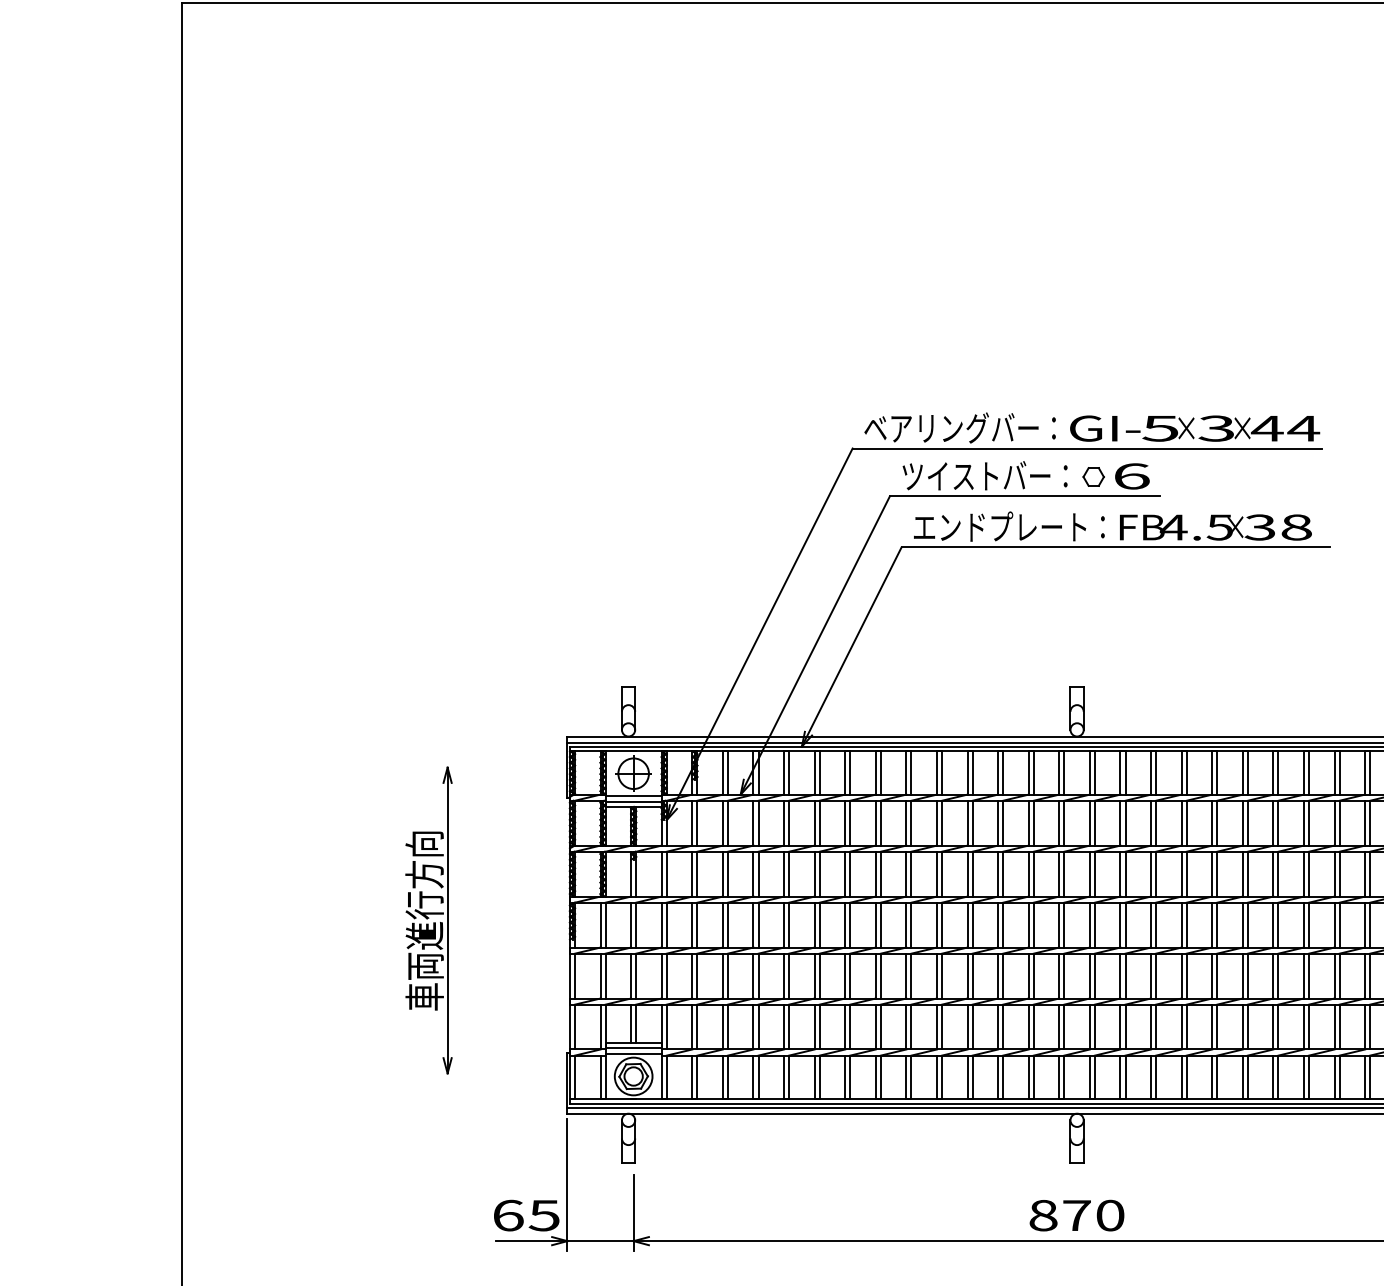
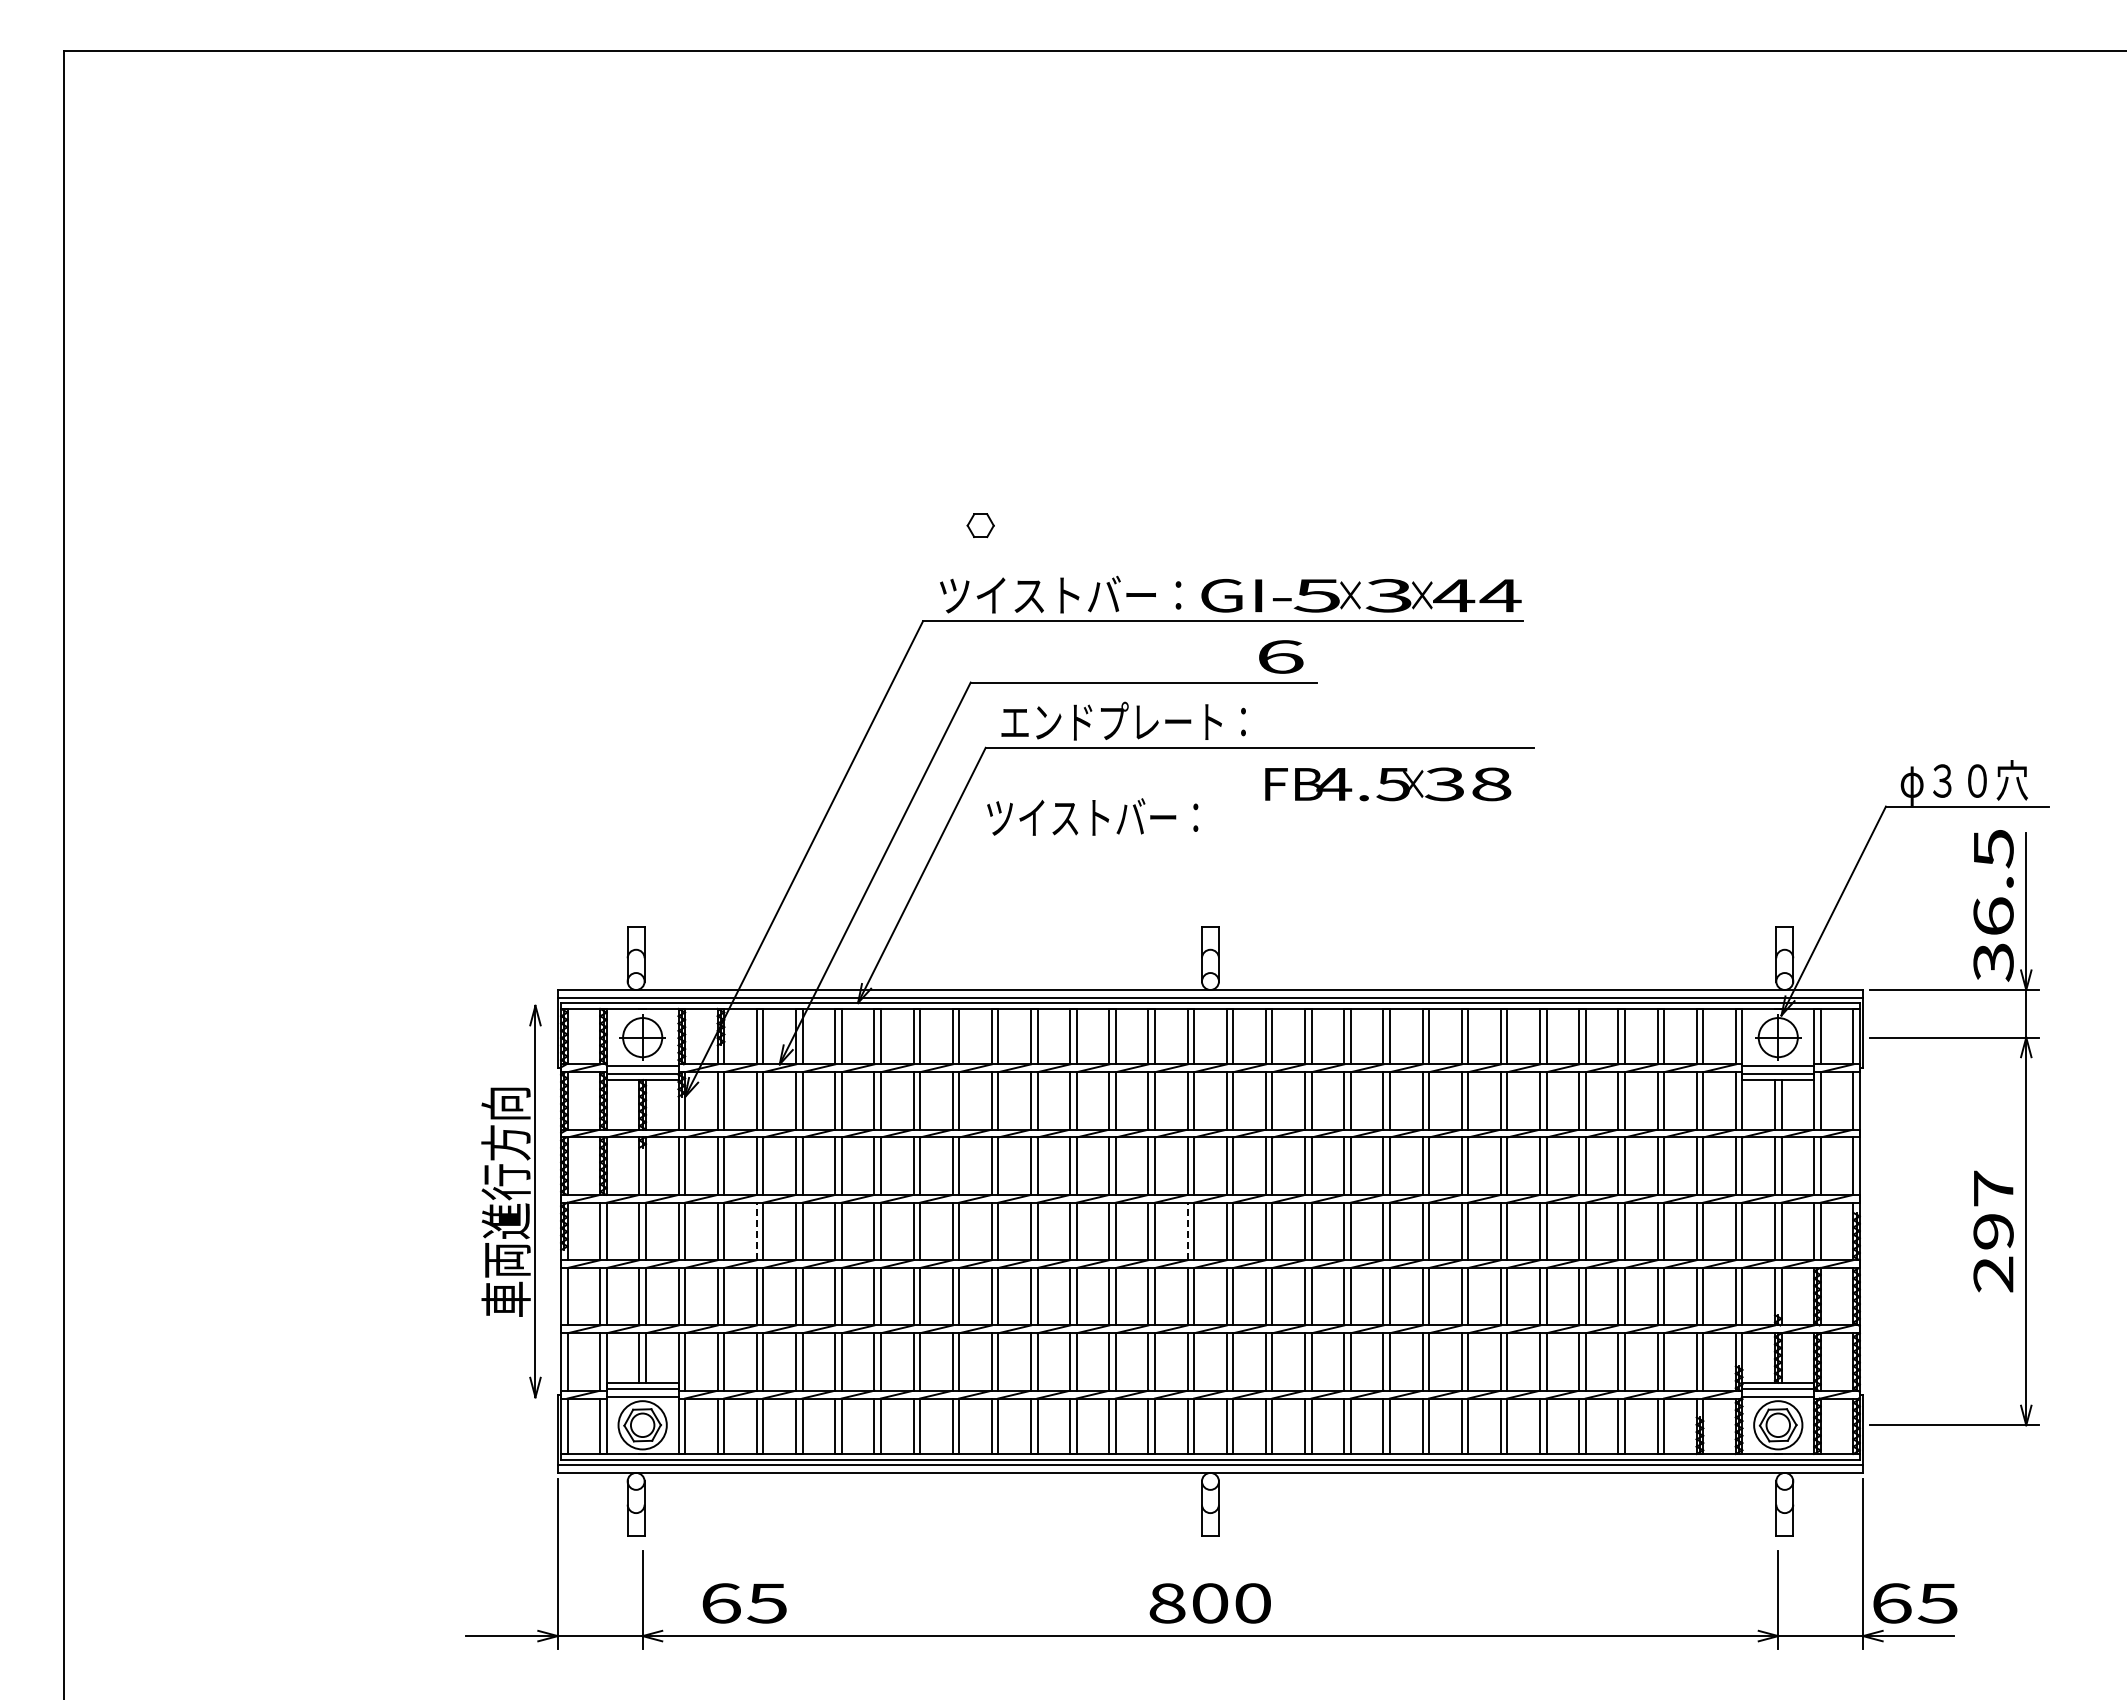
text: (959, 427) -> (1060, 594), ベアリングバー： -> ツイストバー：
text: (984, 475) -> (1092, 816), moved
part: (1093, 476) -> (980, 525), moved
text: (1216, 527) -> (1388, 784), moved
part: (428, 920) -> (511, 1201), moved
line: (722, 925) -> (756, 1231), solid -> dashed
line: (1059, 925) -> (1187, 1231), solid -> dashed
text: (526, 1215) -> (744, 1603), moved
text: (1077, 1215) -> (1210, 1603), 870 -> 800

